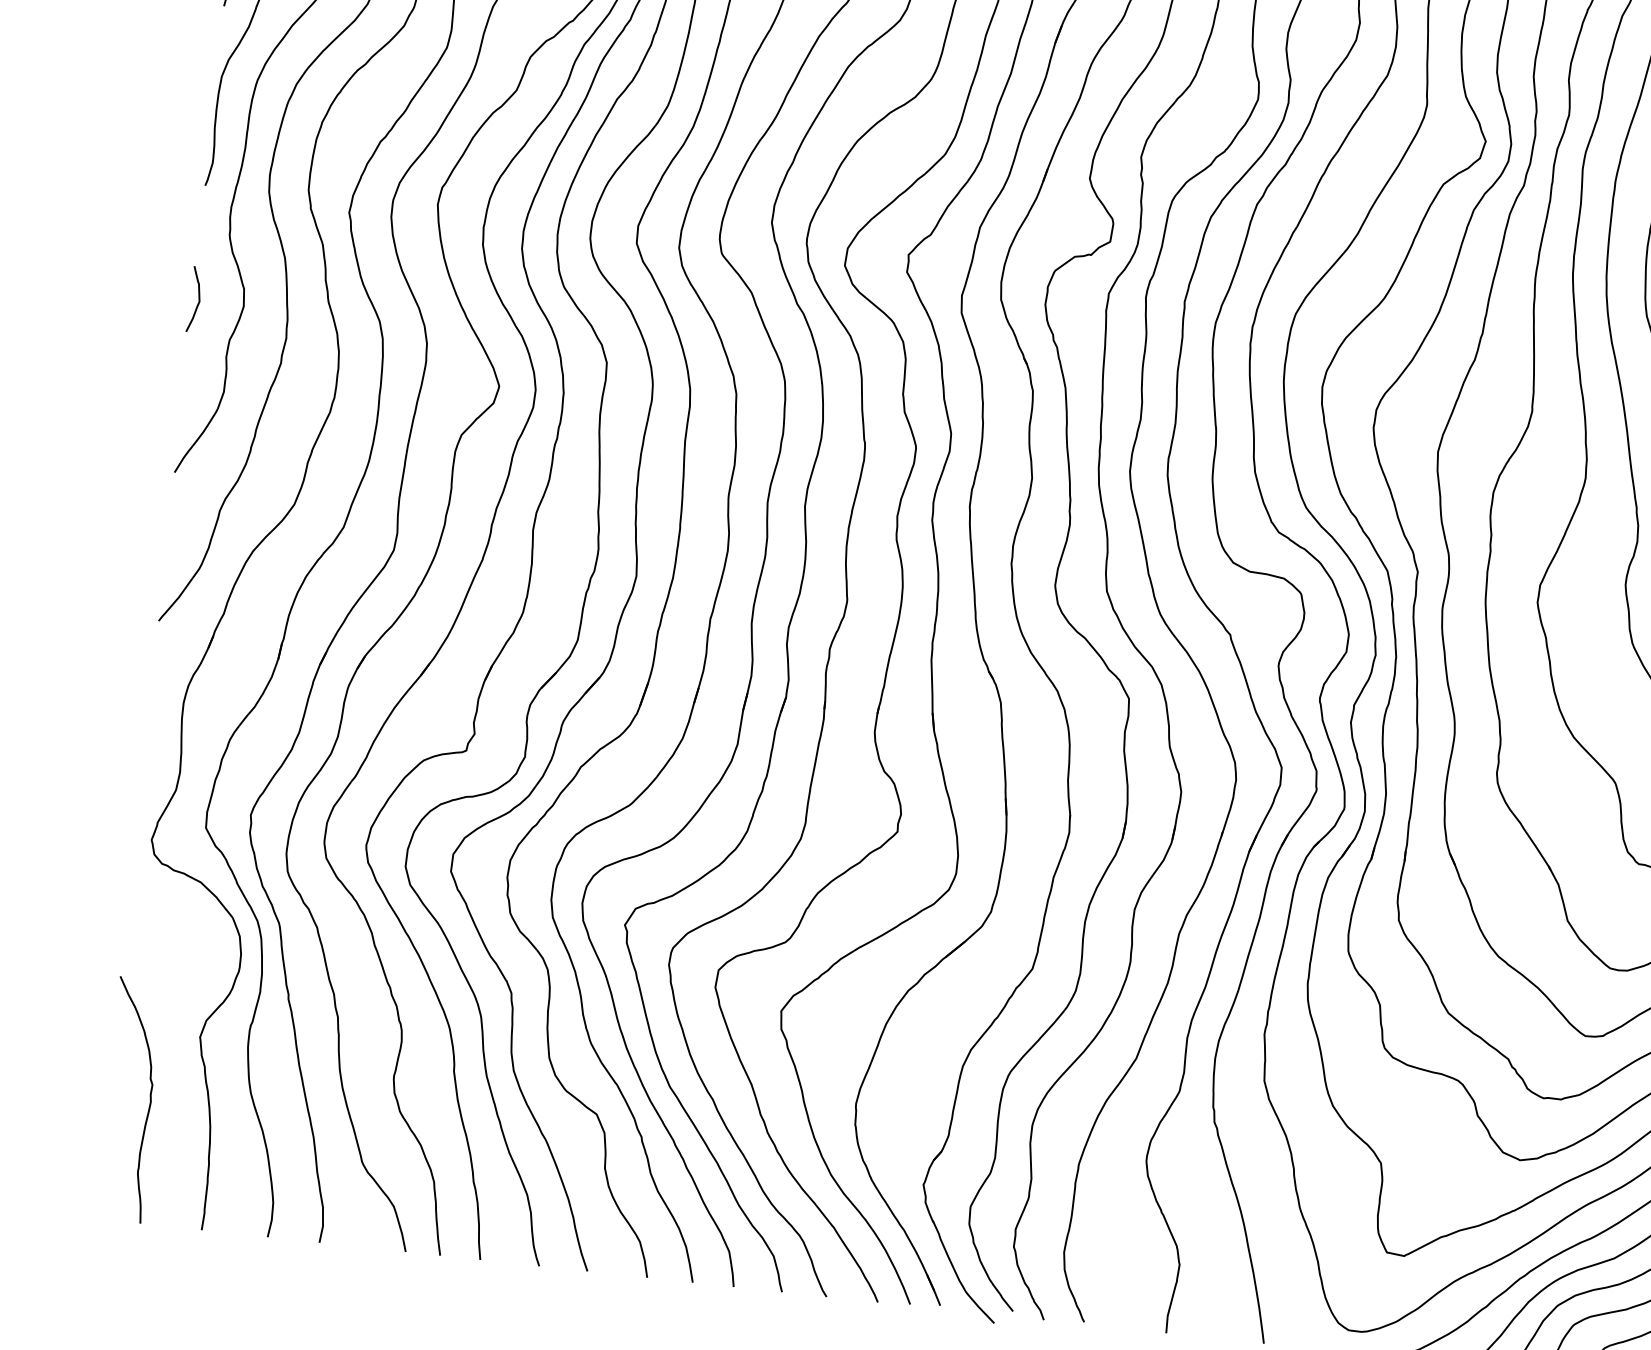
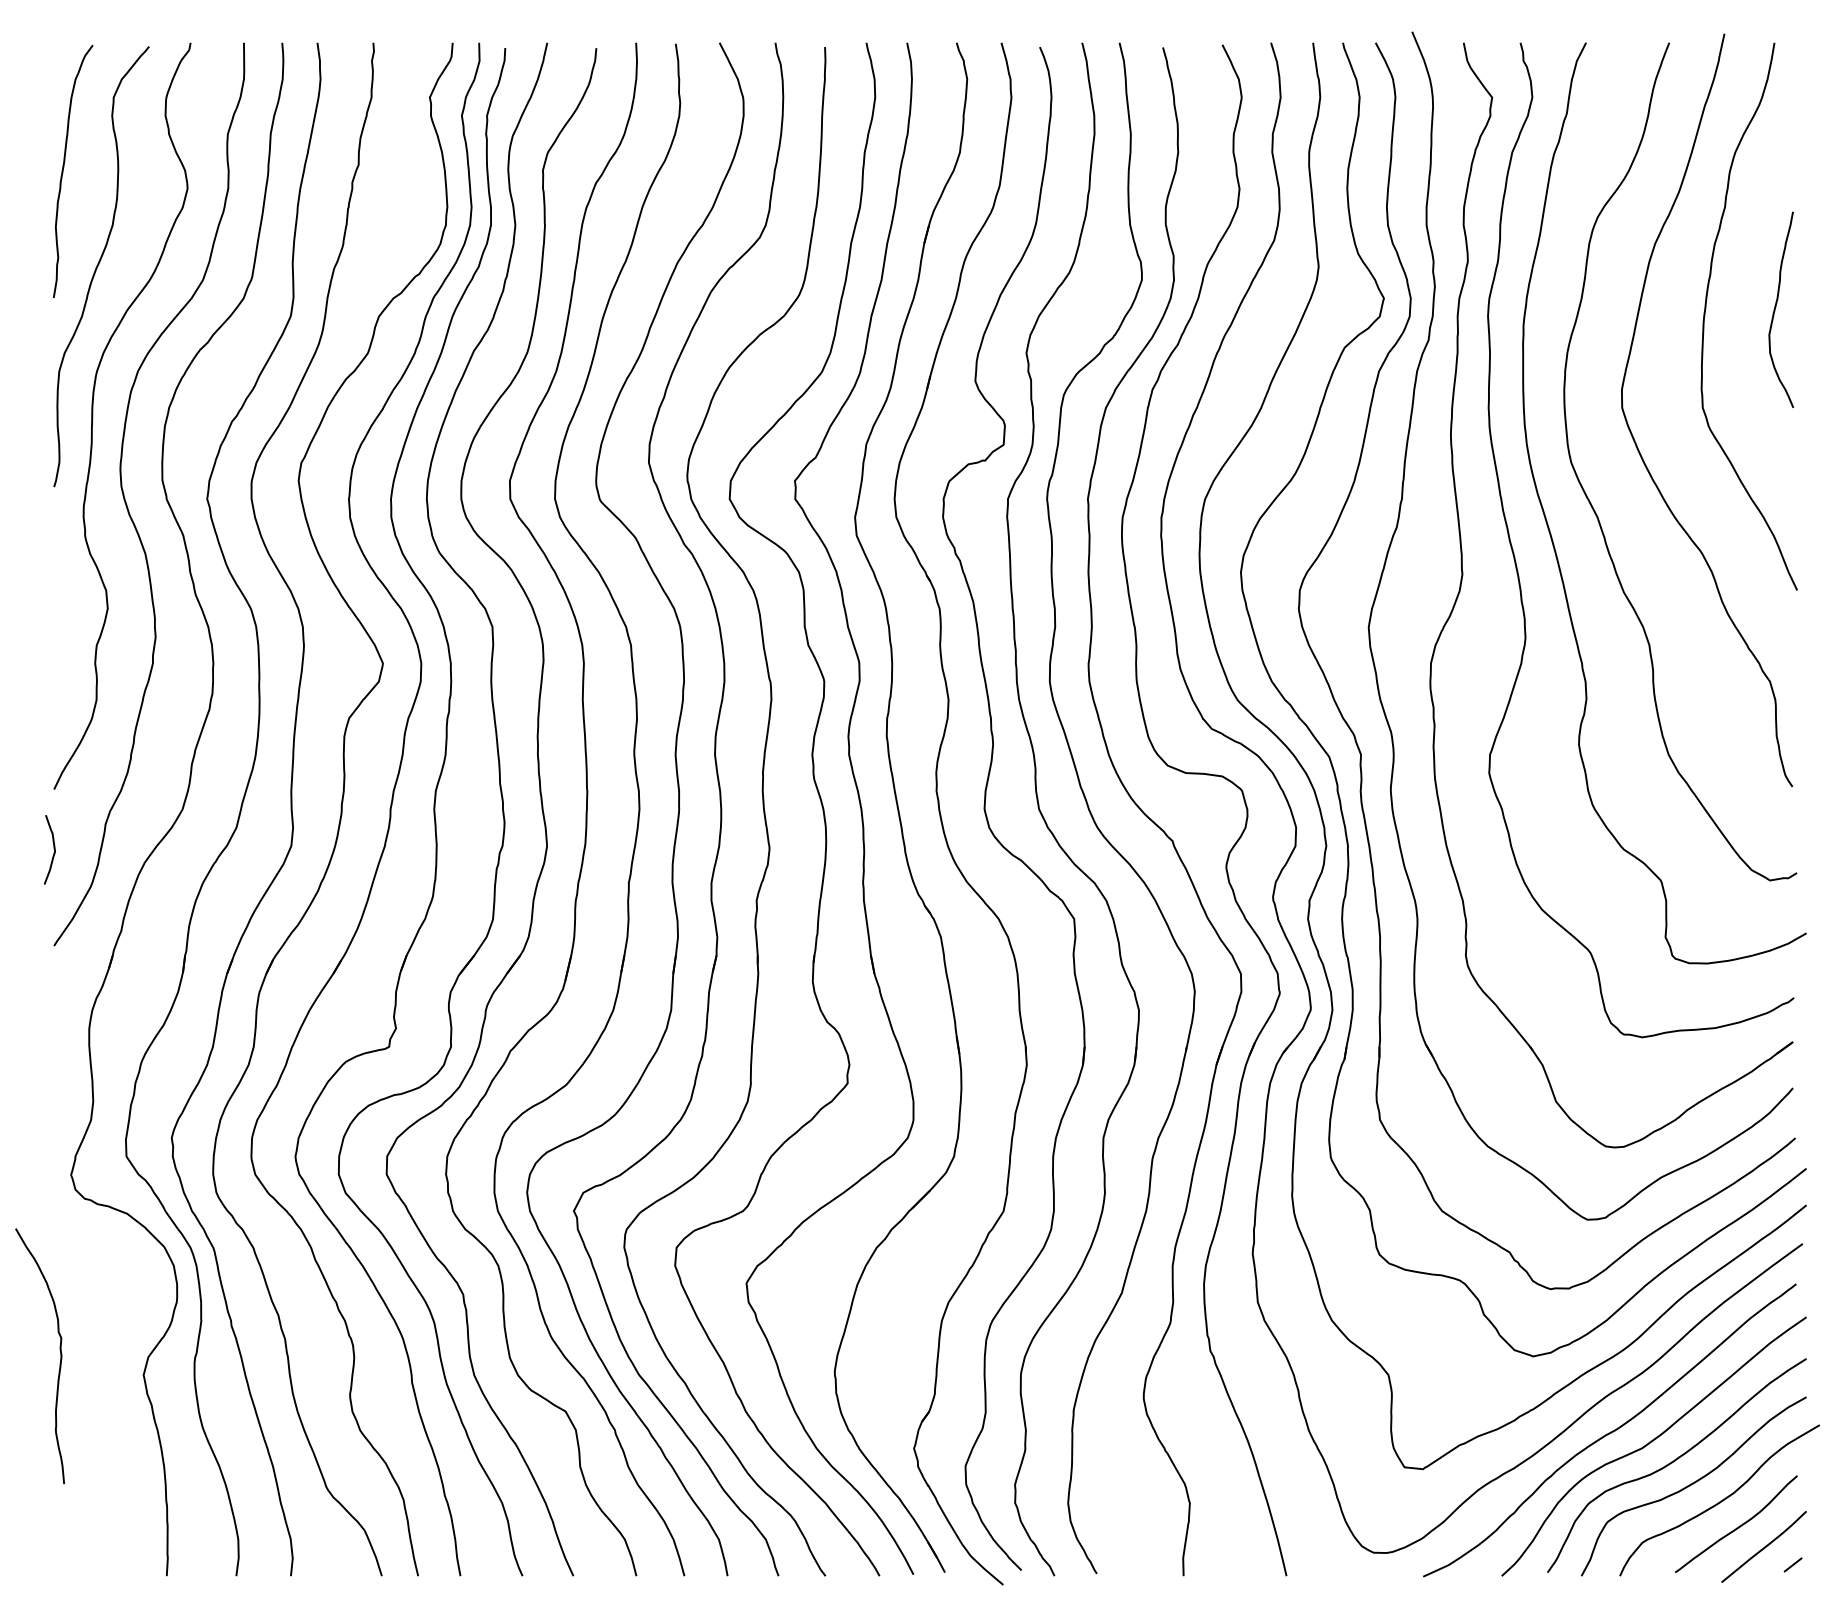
curve: (198, 299) -> (53, 849), moved
curve: (149, 1096) -> (59, 1350), moved

